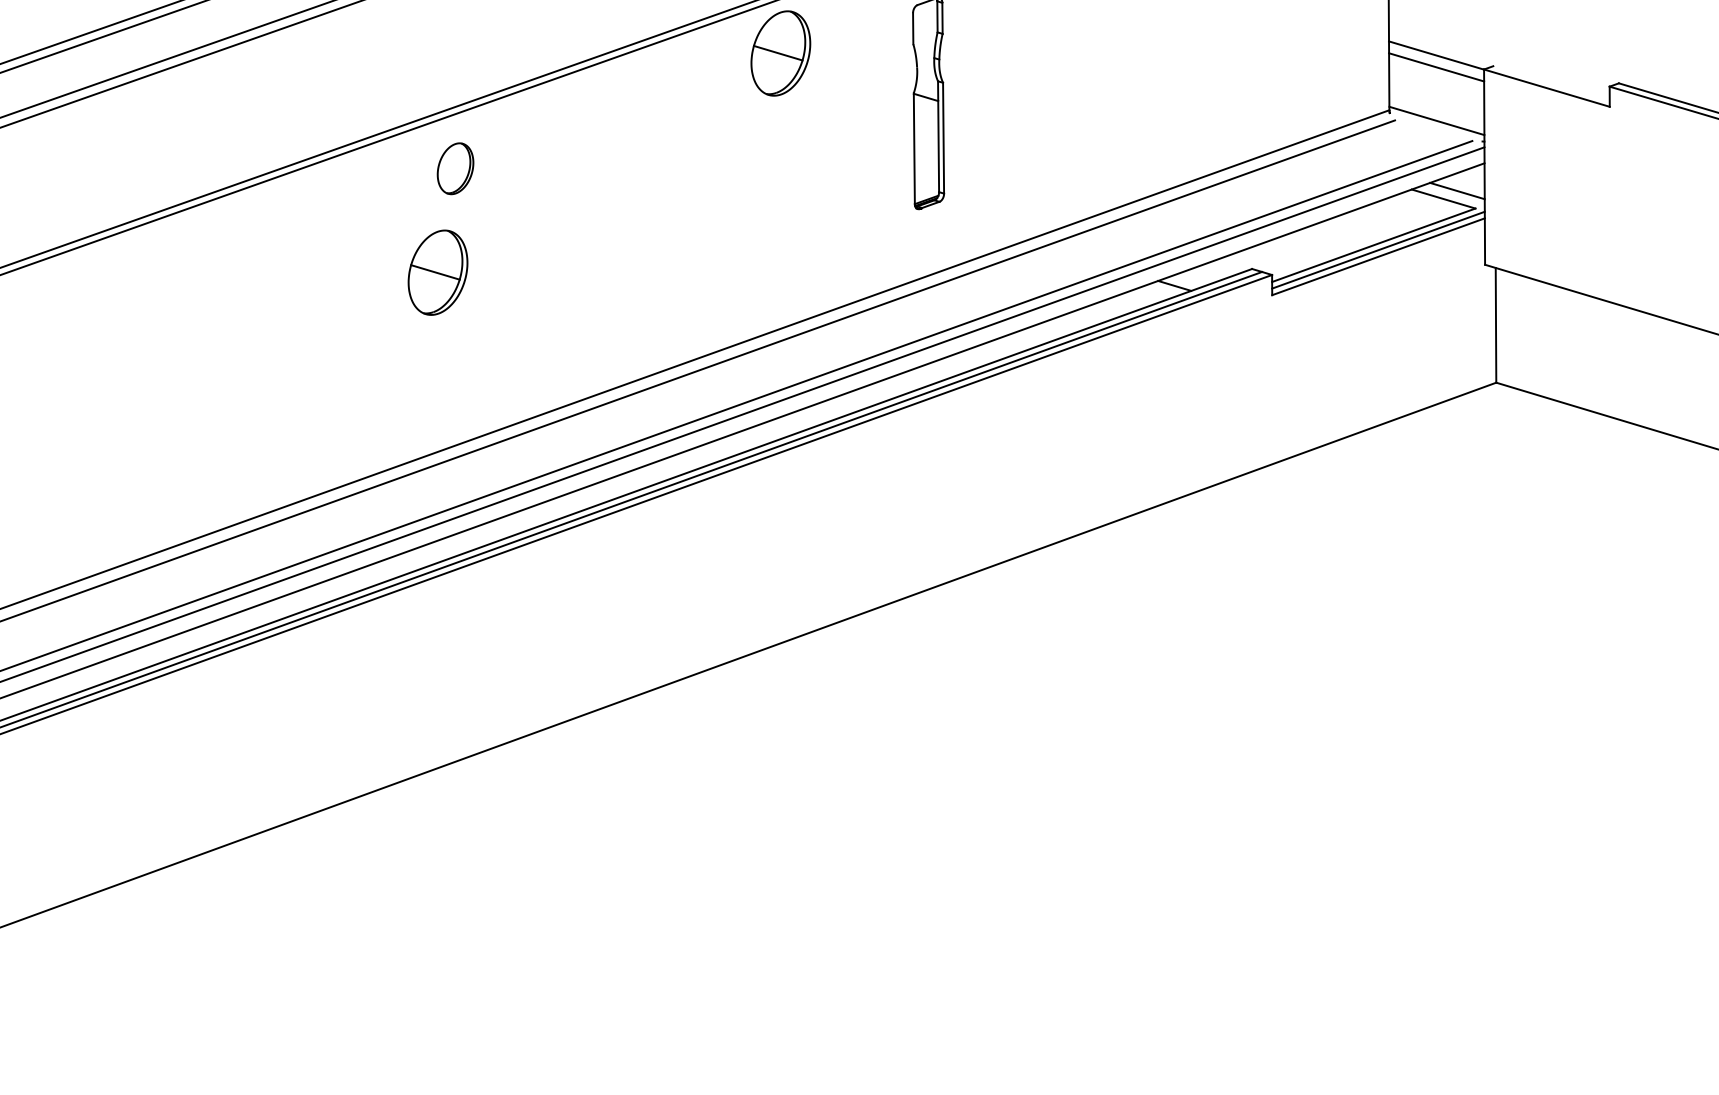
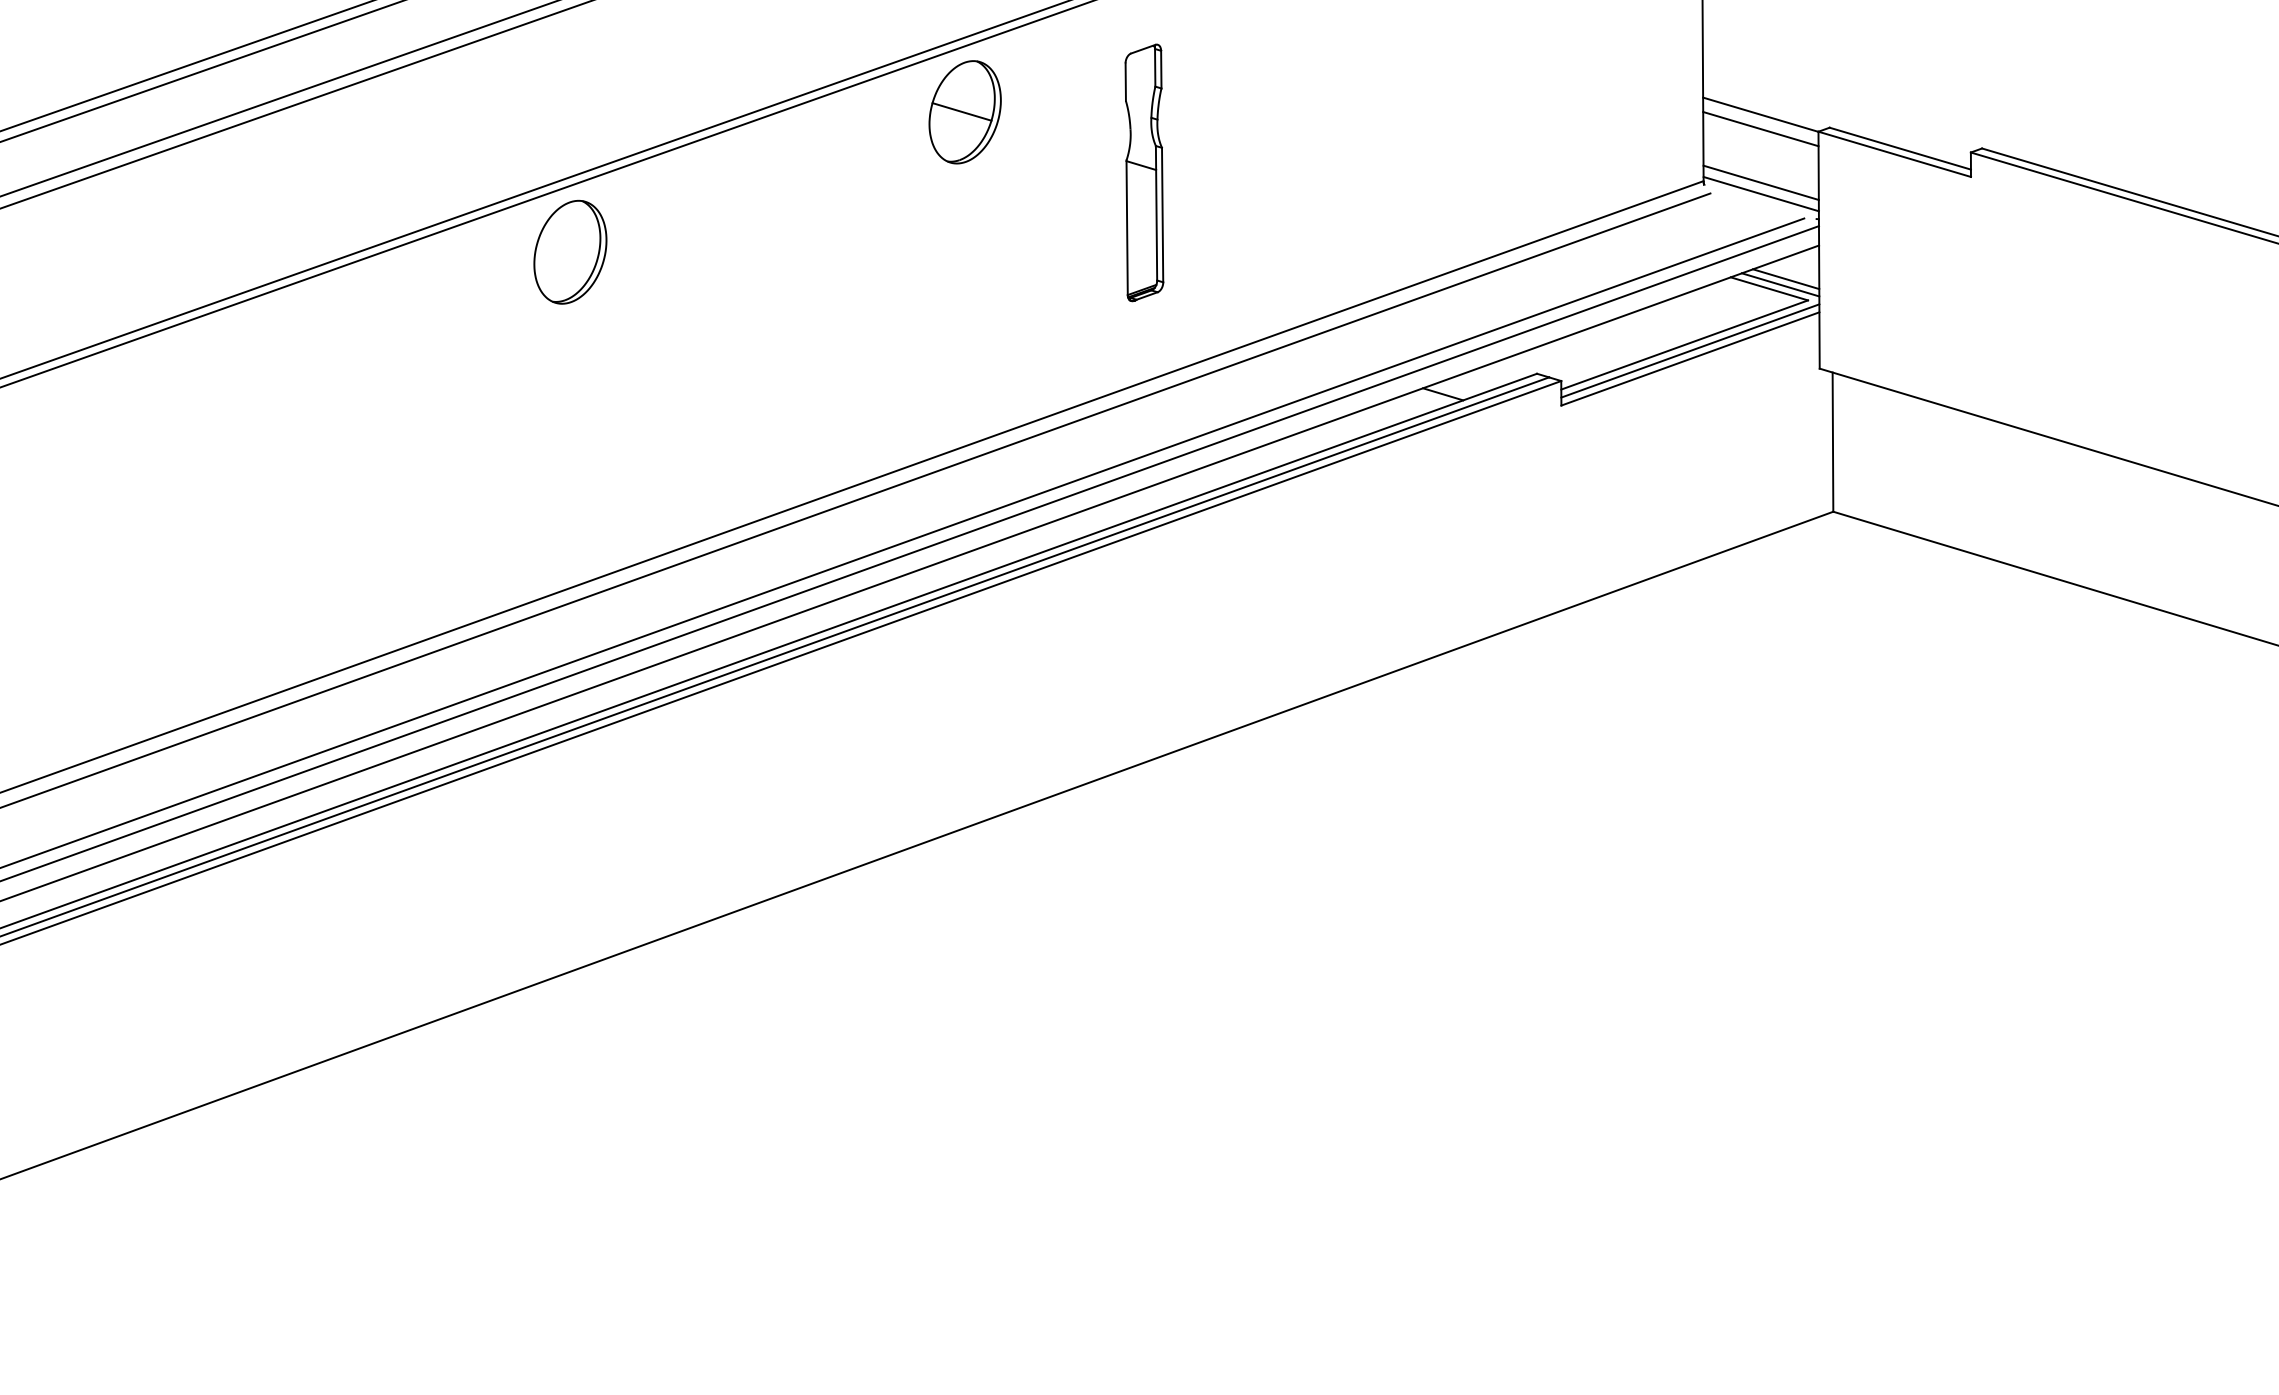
line: (1550, 83) -> (1899, 148), added
line: (1436, 111) -> (1760, 182), added
part: (455, 168) -> (570, 251), size x1.67
line: (1452, 195) -> (1780, 284), added
part: (437, 272) -> (548, 378), removed

